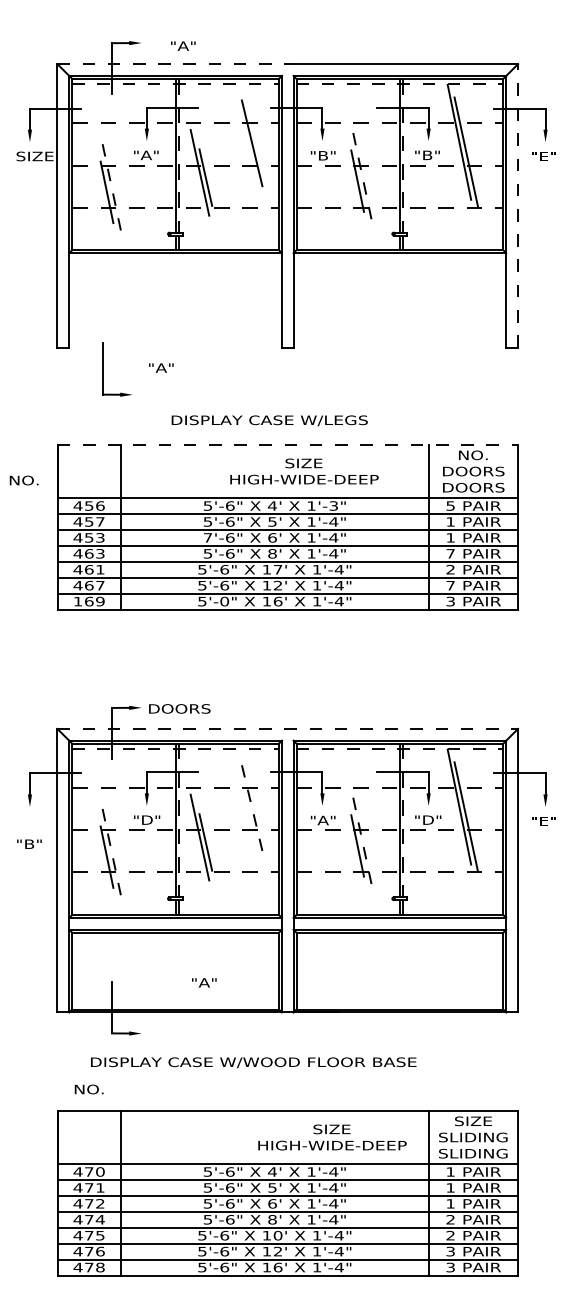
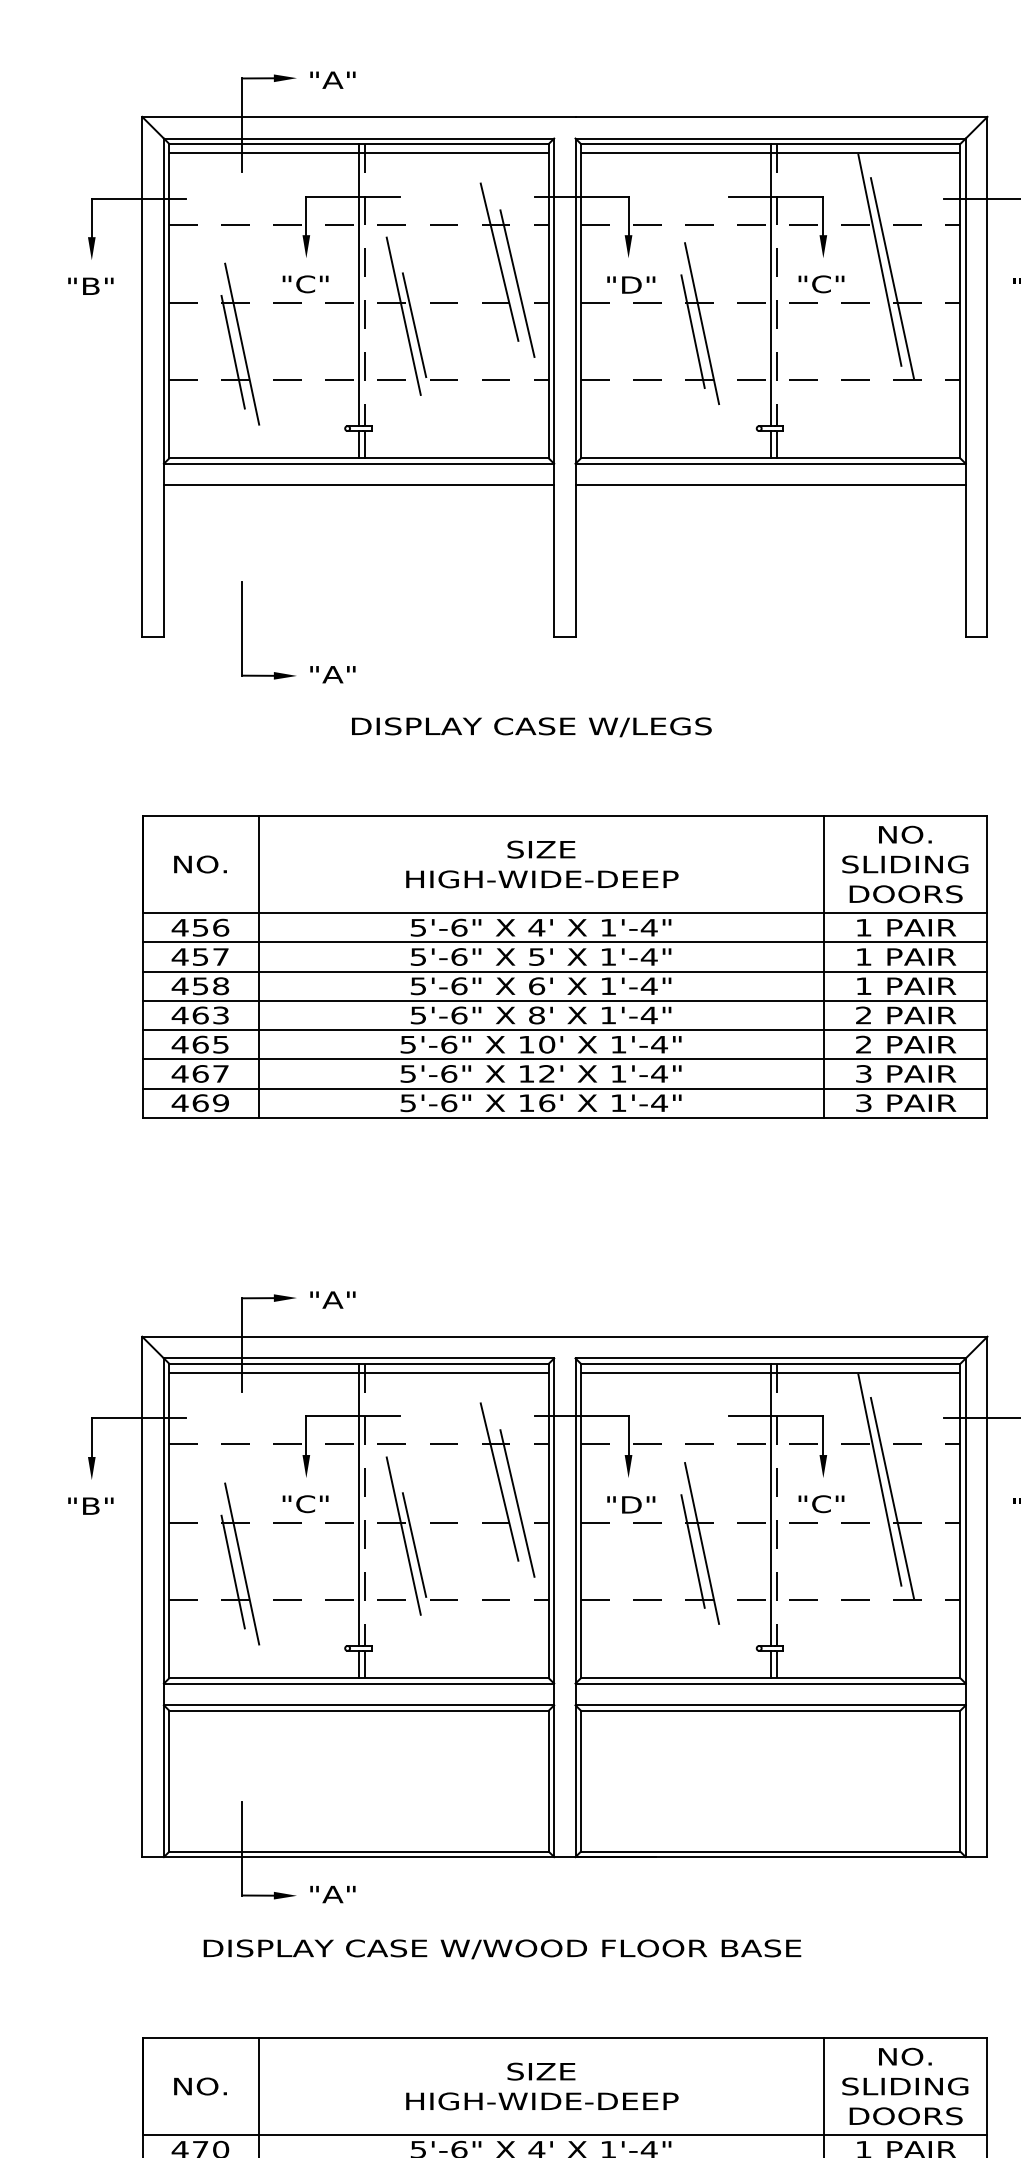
text: (183, 45) -> (333, 79), moved
line: (176, 64) -> (360, 117), dashed -> solid
line: (176, 83) -> (360, 152), dashed -> solid
line: (400, 83) -> (771, 152), dashed -> solid
line: (261, 154) -> (516, 282), added
text: (149, 155) -> (311, 284), "A" -> "C"
text: (328, 155) -> (639, 284), "B" -> "D"
text: (431, 155) -> (828, 284), "B" -> "C"
text: (34, 156) -> (100, 286), SIZE -> "B"
line: (362, 176) -> (702, 323), dashed -> solid
line: (111, 188) -> (241, 345), dashed -> solid
line: (518, 205) -> (988, 376), dashed -> solid
line: (175, 265) -> (358, 486), added
line: (399, 265) -> (769, 486), added
part: (103, 369) -> (243, 629), moved
text: (269, 420) -> (531, 726), moved
line: (287, 445) -> (564, 816), dashed -> solid
text: (304, 471) -> (542, 864), moved
text: (473, 471) -> (905, 864), DOORS -> SLIDING
text: (23, 480) -> (199, 864), moved
text: (333, 505) -> (648, 926), 1'-3" -> 1'-4"
text: (450, 505) -> (863, 926), 5 -> 1
text: (100, 537) -> (221, 985), 453 -> 458
text: (207, 537) -> (417, 985), 7'-6" -> 5'-6"
text: (450, 553) -> (863, 1014), 7 -> 2
text: (100, 569) -> (221, 1044), 461 -> 465
text: (277, 569) -> (546, 1044), 17' -> 10'
text: (450, 585) -> (863, 1073), 7 -> 3
text: (77, 601) -> (179, 1102), 169 -> 469
text: (224, 601) -> (448, 1102), 5'-0" -> 5'-6"
text: (179, 708) -> (366, 1299), DOORS -> "A"
line: (288, 728) -> (566, 1335), dashed -> solid
line: (176, 748) -> (360, 1372), dashed -> solid
line: (400, 748) -> (771, 1372), dashed -> solid
line: (252, 808) -> (500, 1482), dashed -> solid
text: (150, 819) -> (312, 1502), "D" -> "C"
line: (261, 819) -> (516, 1502), added
text: (431, 819) -> (828, 1502), "D" -> "C"
text: (326, 820) -> (635, 1504), "A" -> "D"
line: (362, 841) -> (702, 1543), dashed -> solid
text: (29, 843) -> (90, 1504), moved
line: (111, 852) -> (241, 1563), dashed -> solid
text: (204, 982) -> (333, 1893), moved
text: (88, 1089) -> (199, 2086), moved
text: (473, 1121) -> (905, 2057), SIZE -> NO.
text: (332, 1137) -> (542, 2086), moved
text: (473, 1153) -> (905, 2115), SLIDING -> DOORS

